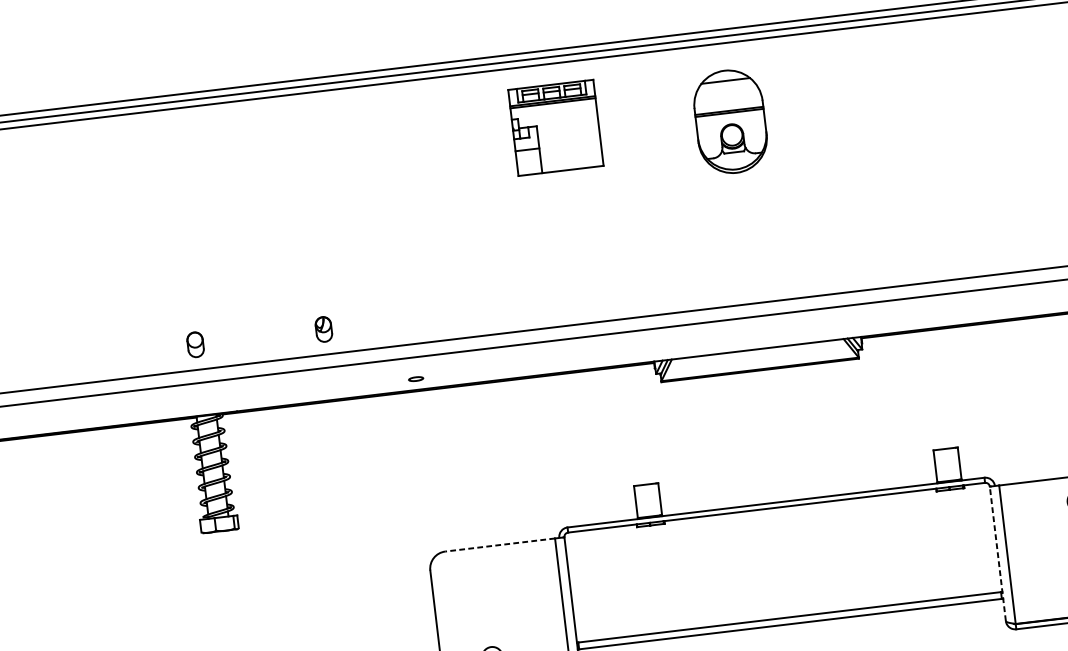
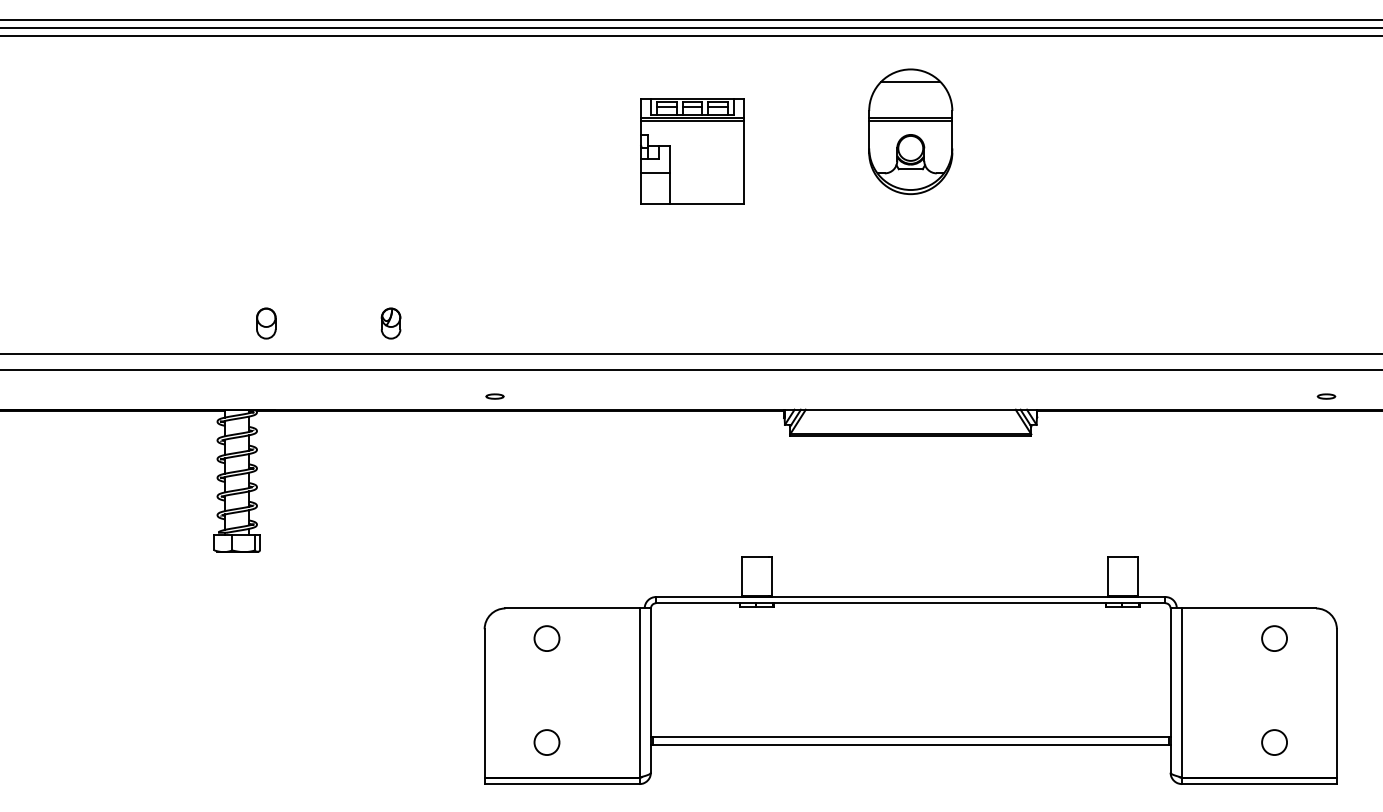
part: (555, 128) -> (692, 151), moved
part: (195, 344) -> (266, 323), moved
line: (499, 545) -> (571, 608), dashed -> solid
line: (997, 553) -> (1170, 690), dashed -> solid
circle: (481, 572) -> (546, 638), added

